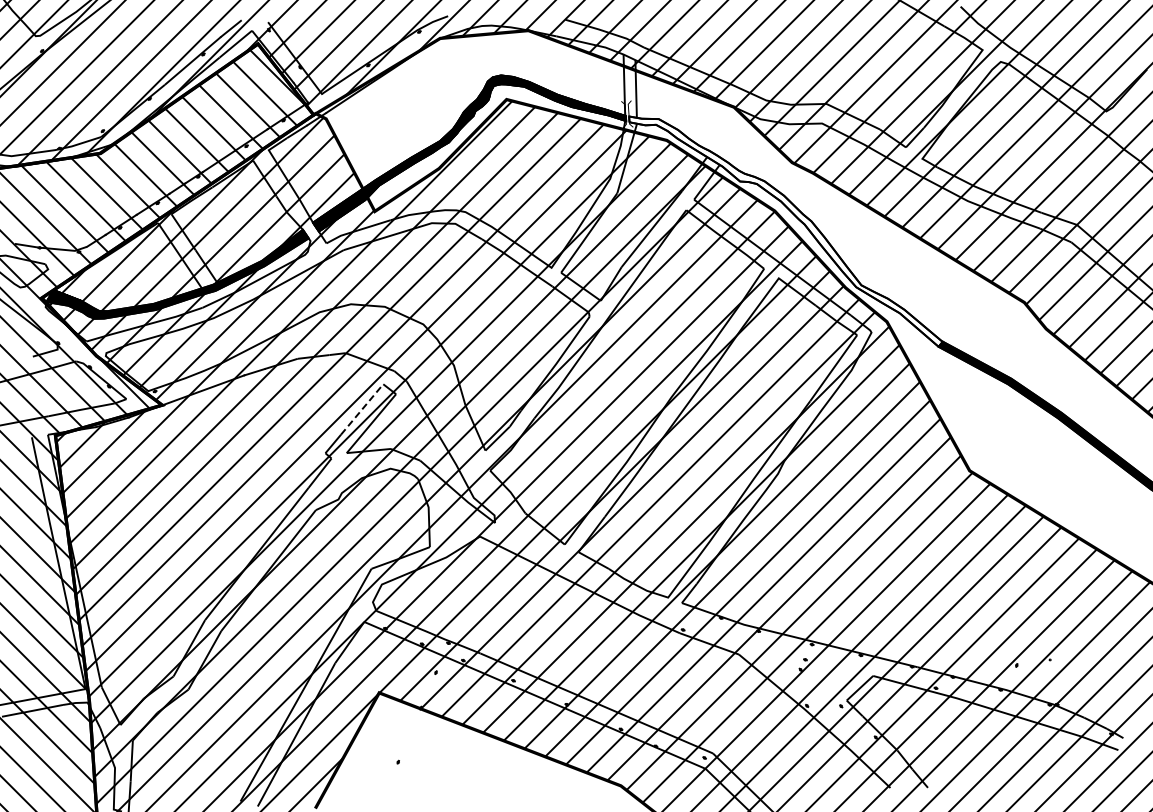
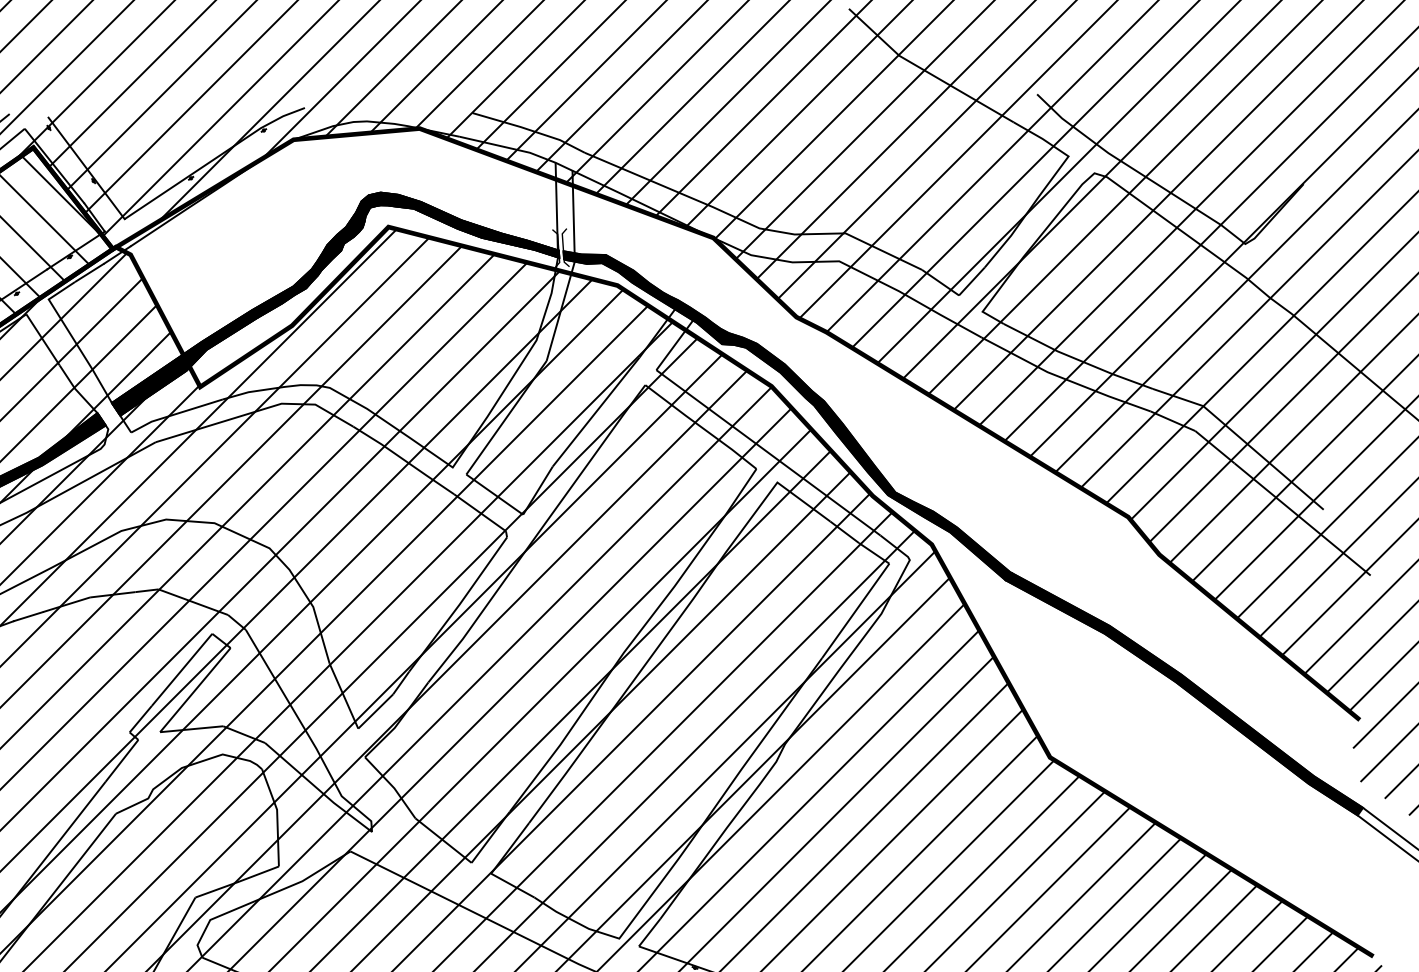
fill: (785, 231) -> (786, 415), added
line: (362, 409) -> (182, 669), dashed -> solid

